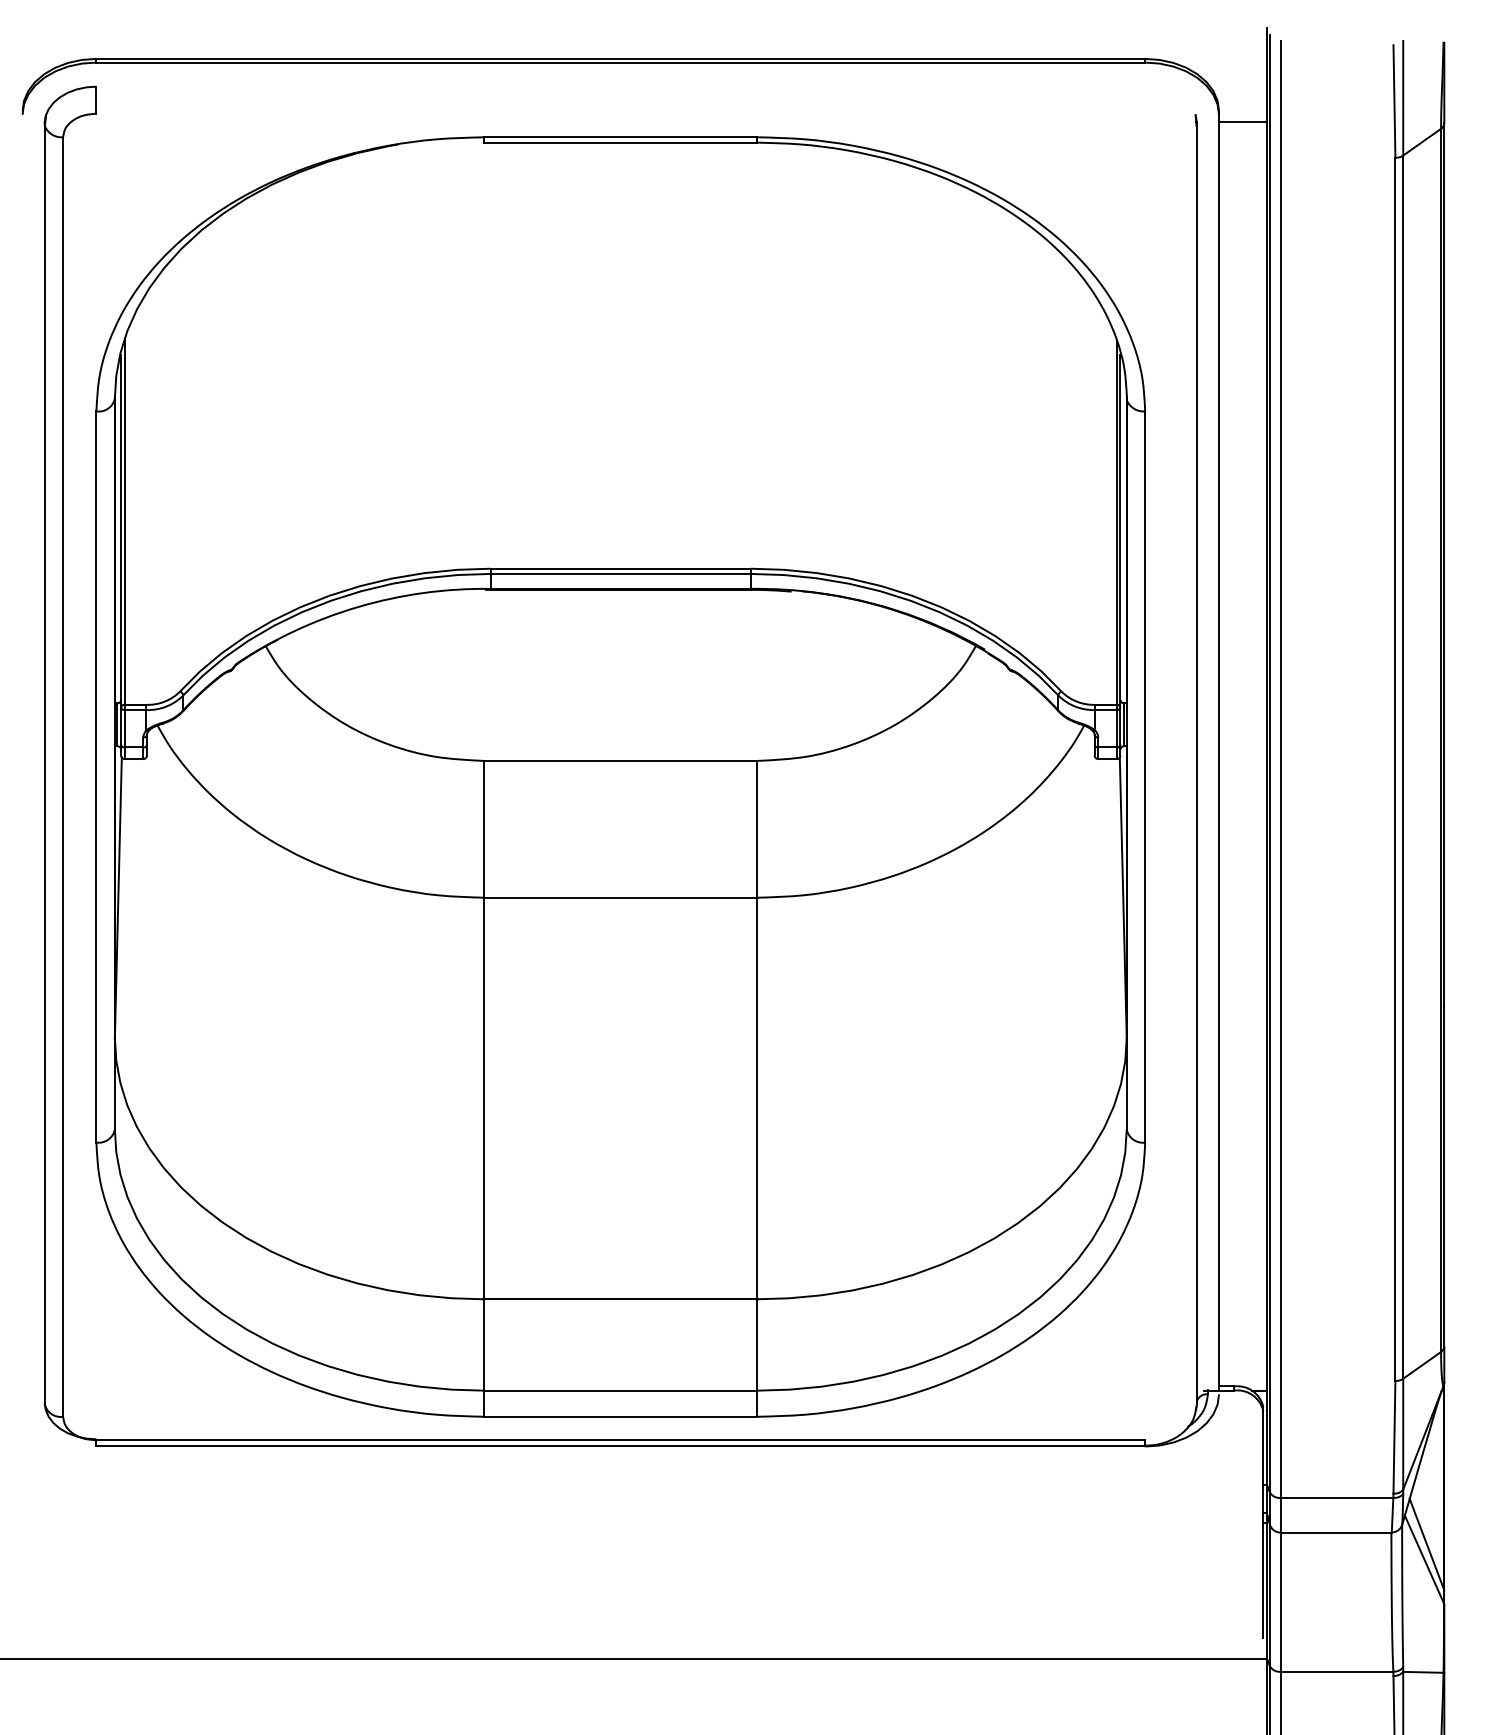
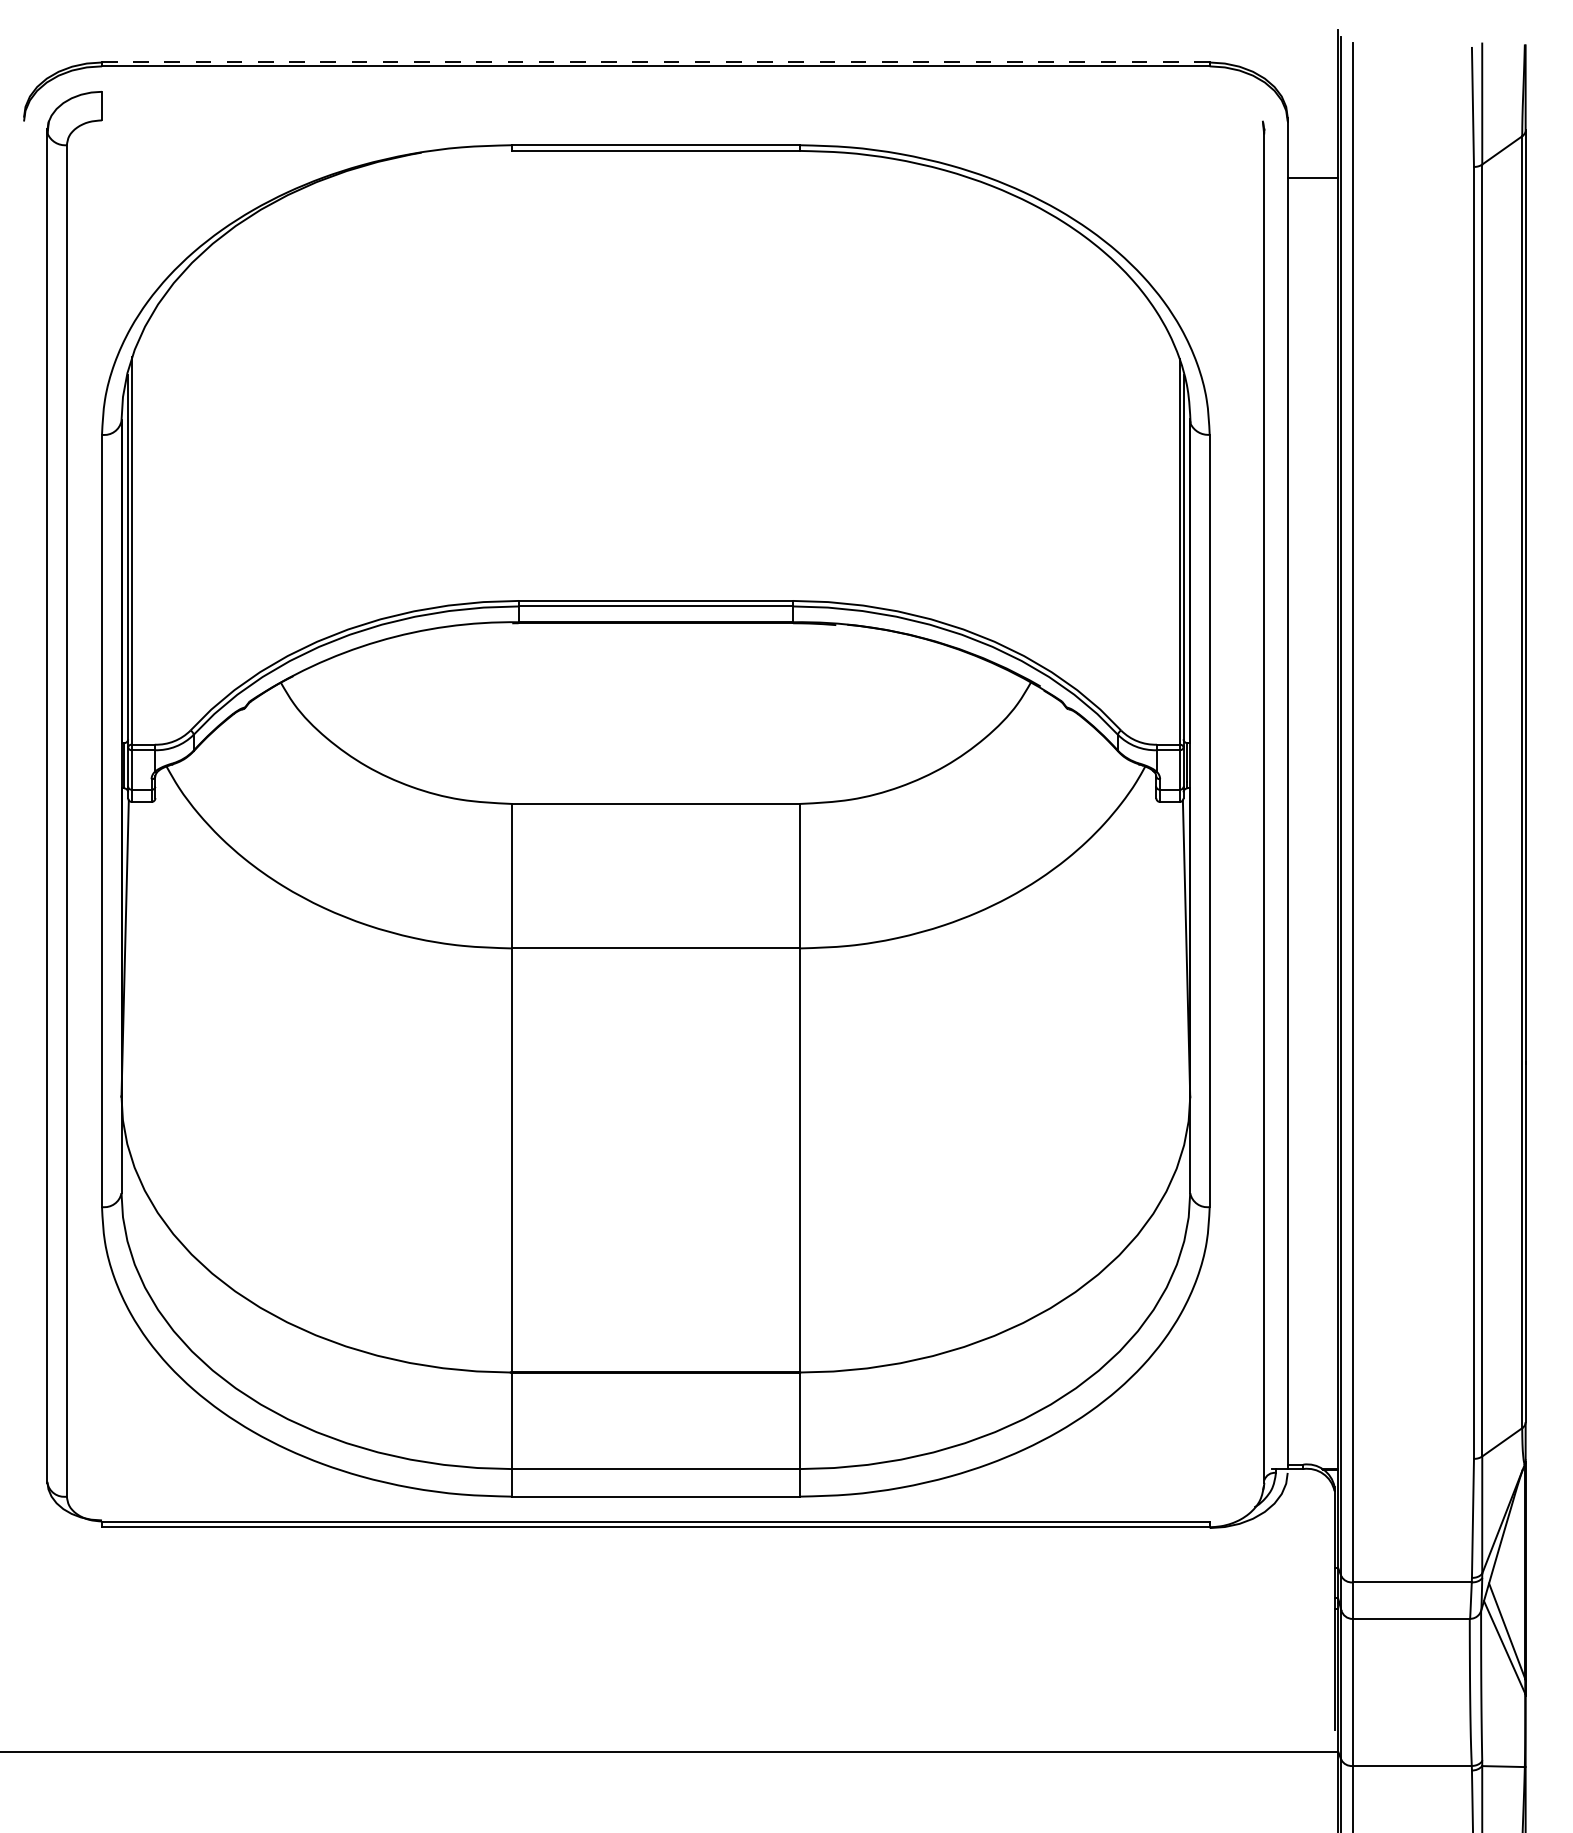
line: (620, 58) -> (655, 62), solid -> dashed
line: (1243, 122) -> (1313, 178), moved

